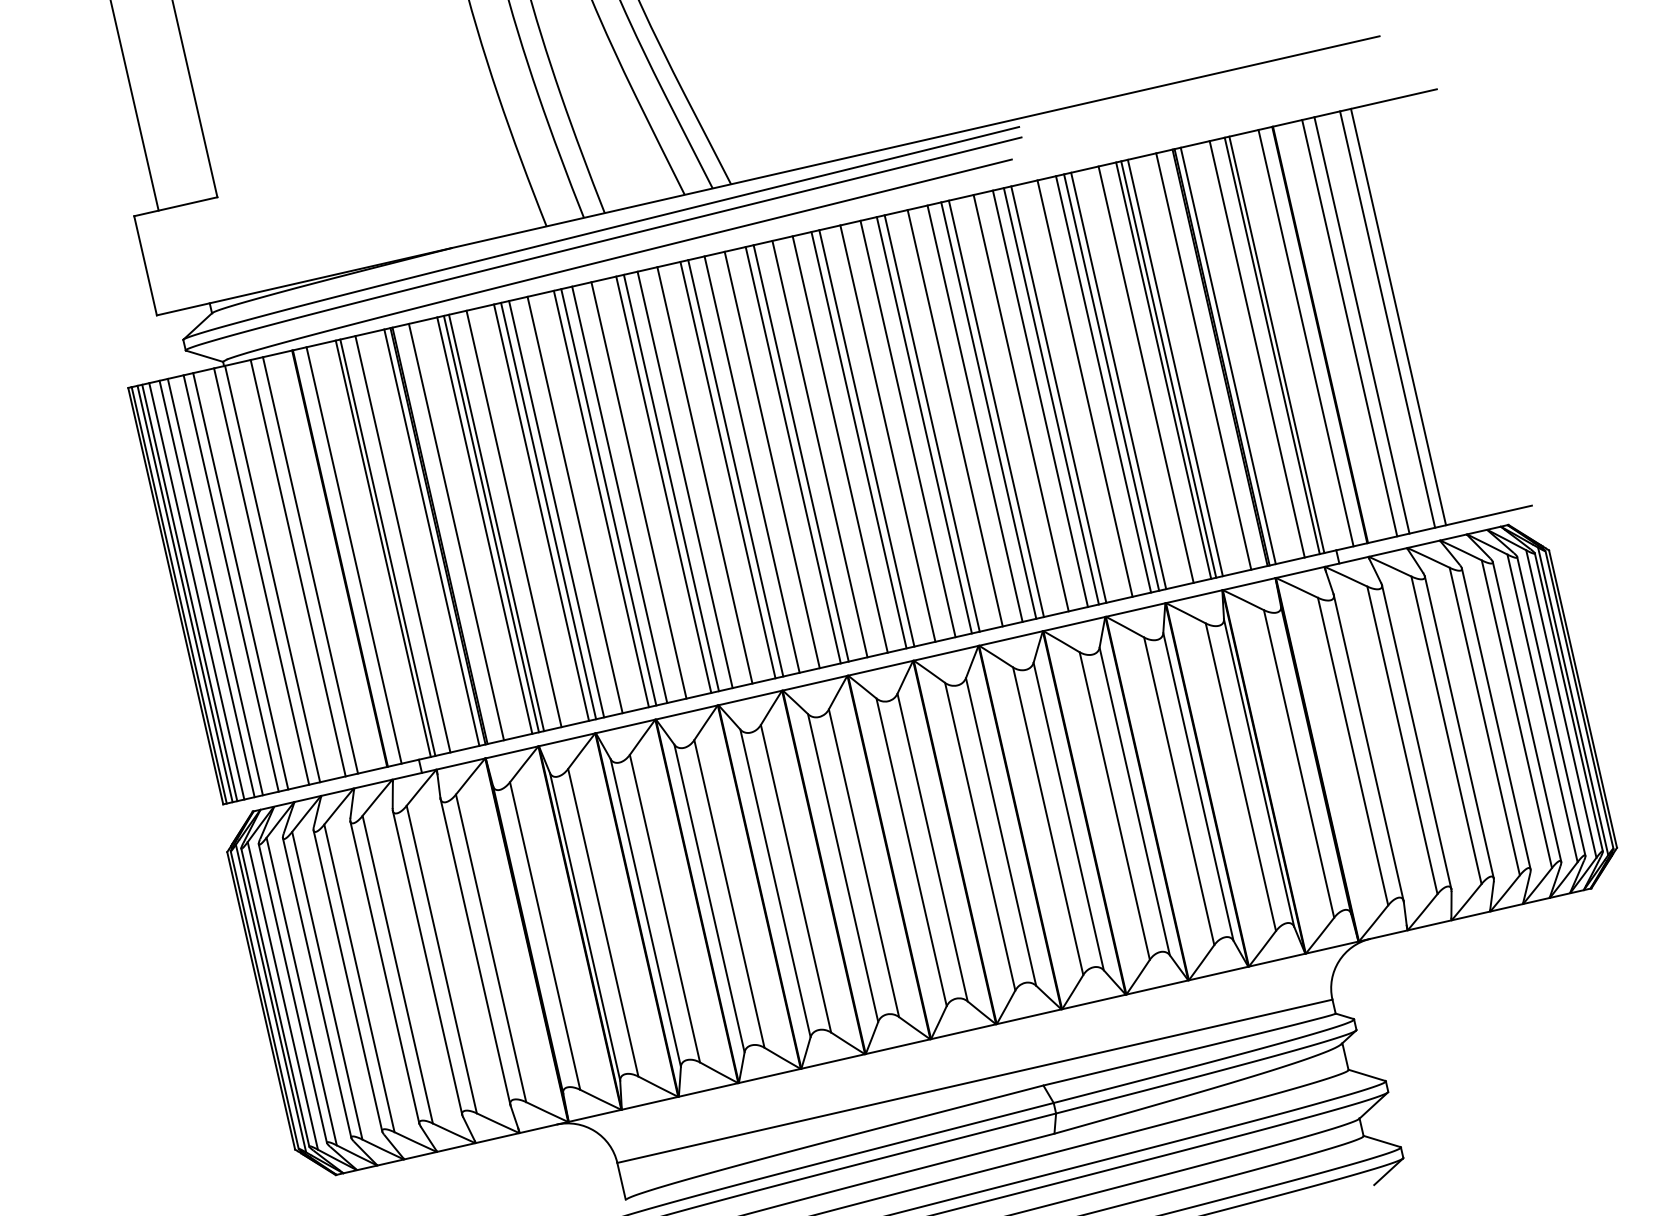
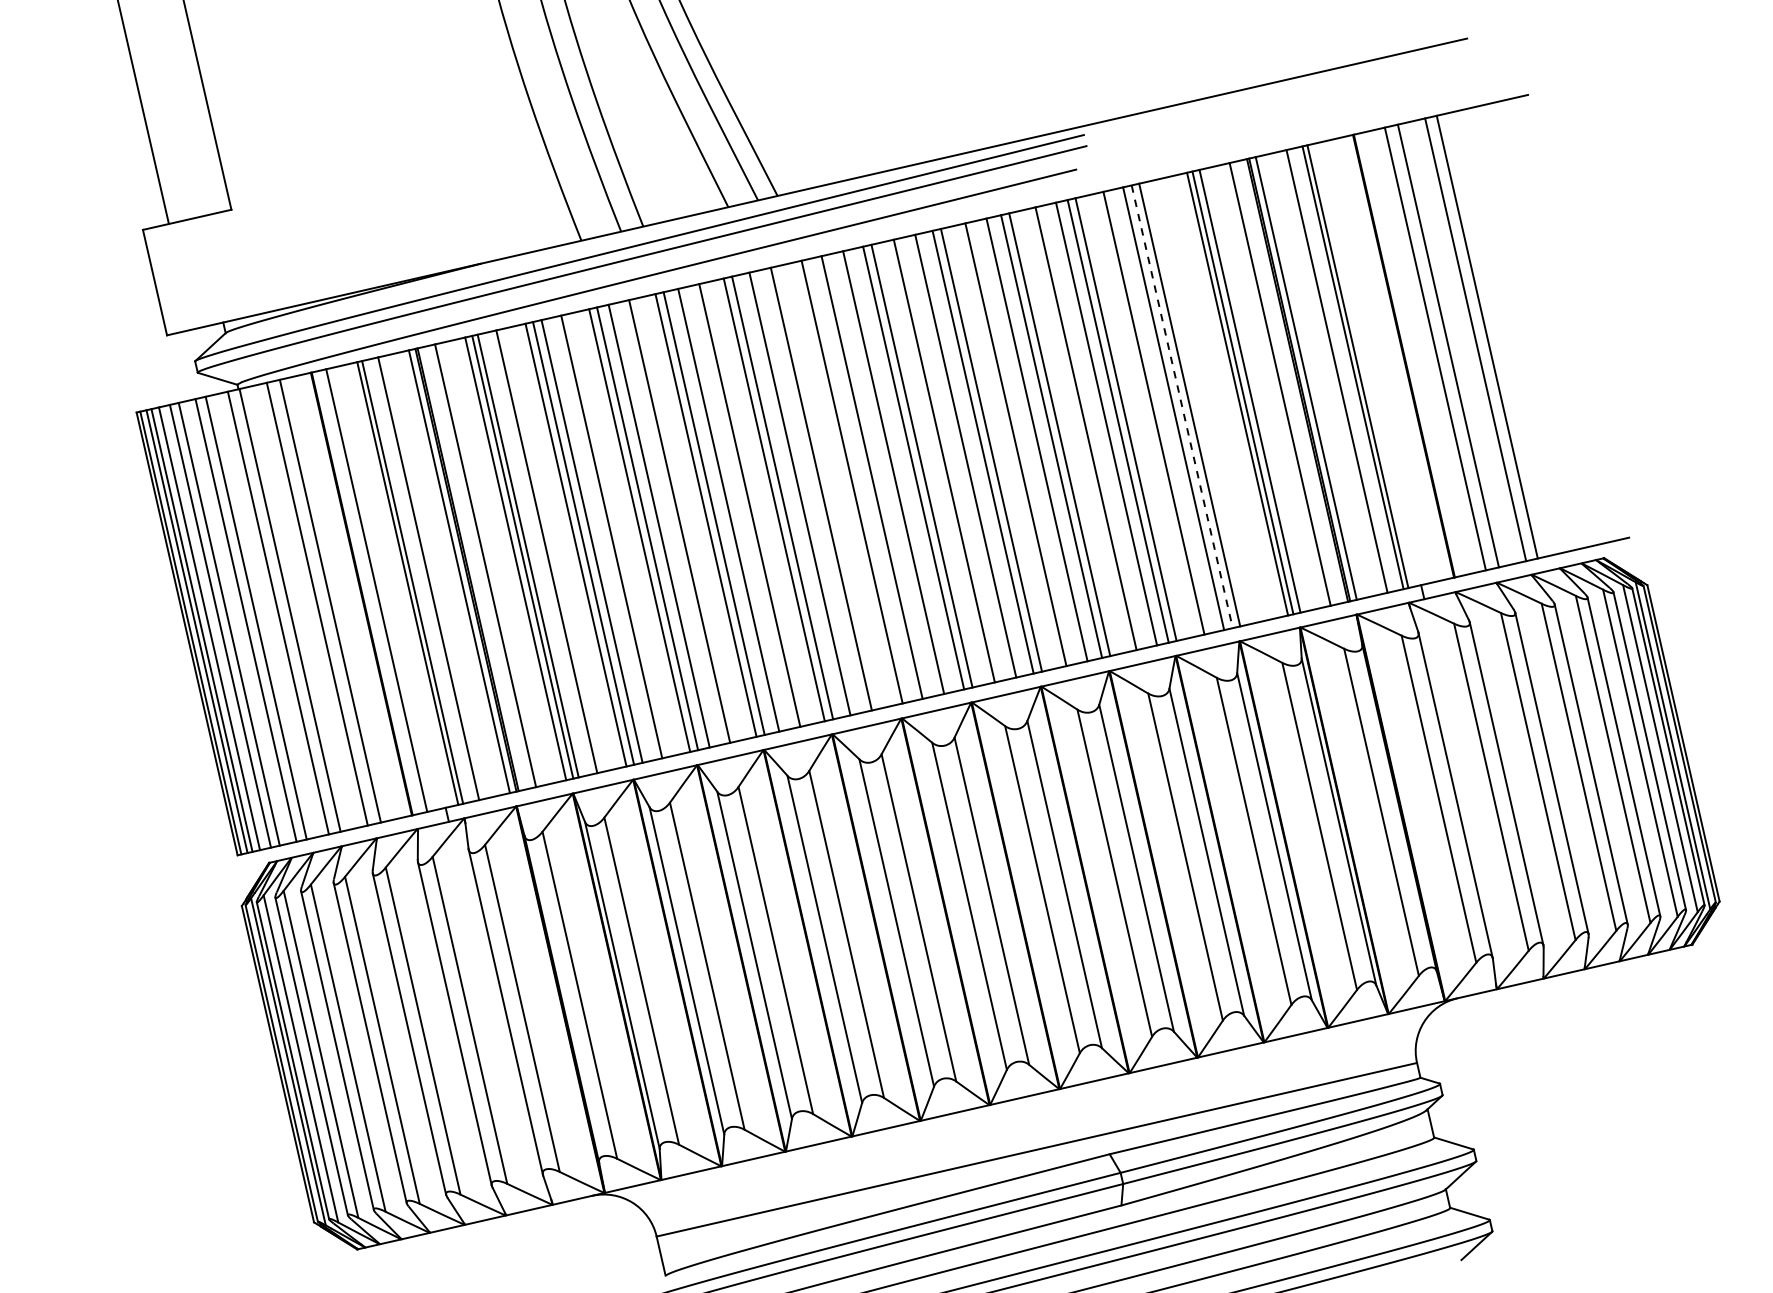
line: (1305, 337) -> (1388, 358), removed
line: (1145, 374) -> (1218, 398), removed
line: (1111, 382) -> (1182, 406), solid -> dashed
line: (792, 455) -> (842, 484), removed

